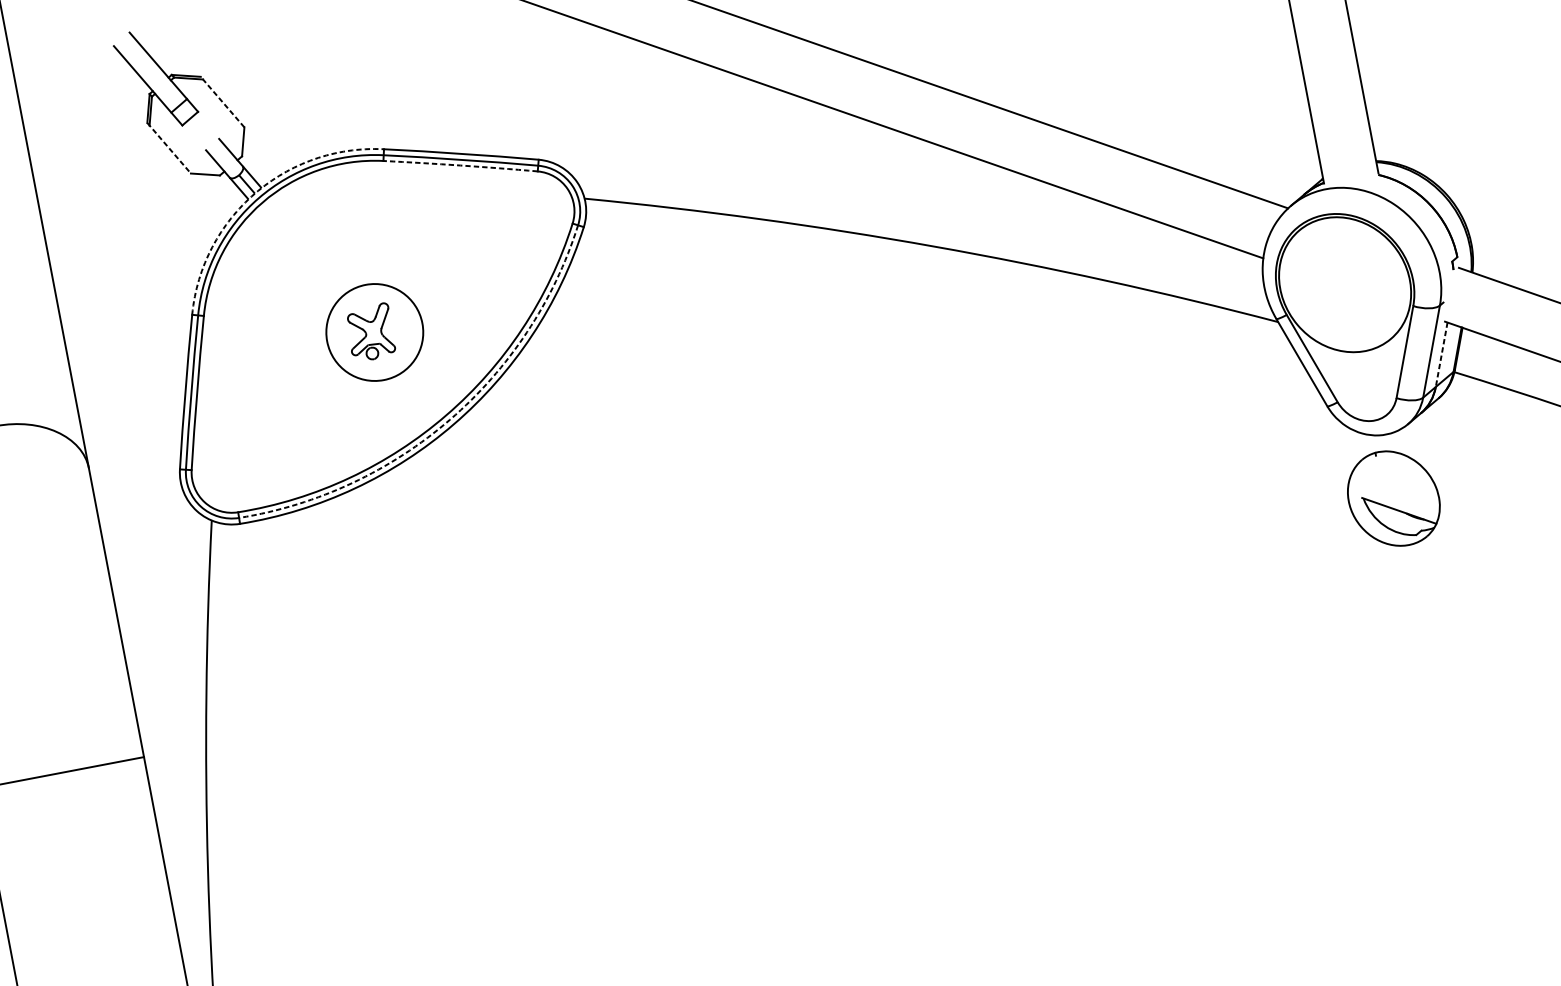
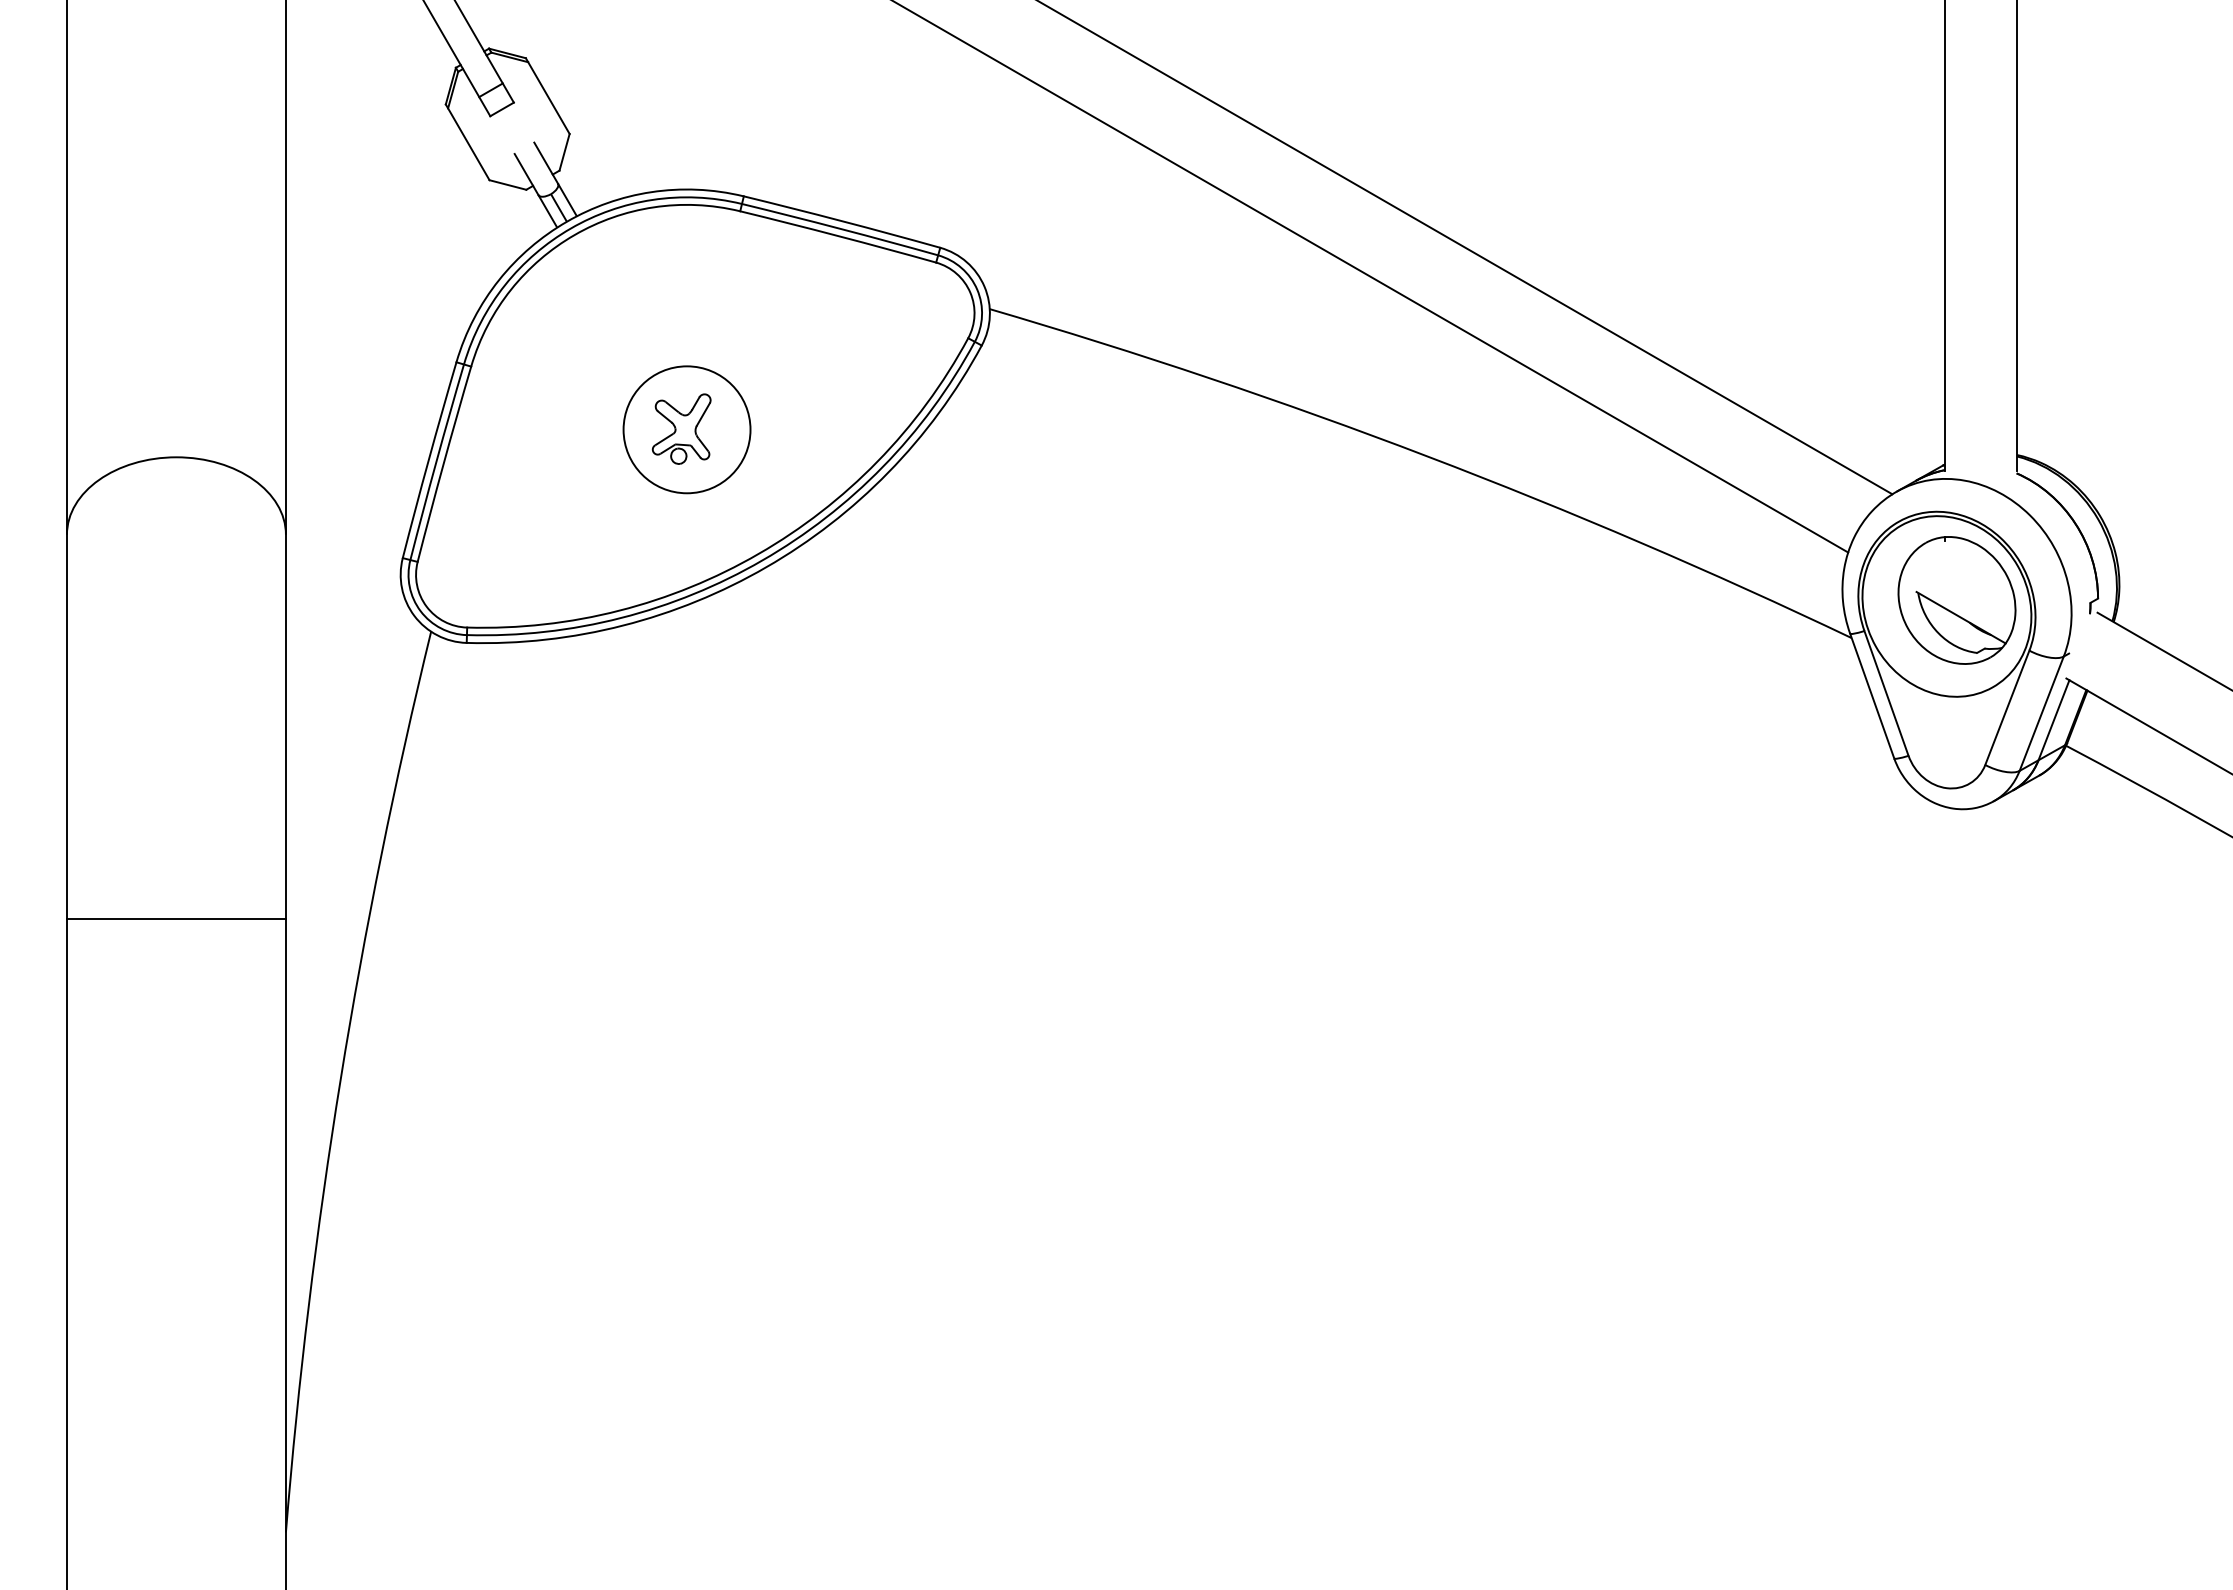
line: (222, 102) -> (547, 96), dashed -> solid
line: (169, 148) -> (467, 142), dashed -> solid
arc: (460, 165) -> (838, 236), dashed -> solid
arc: (254, 193) -> (566, 221), dashed -> solid
line: (1442, 354) -> (2054, 720), dashed -> solid
arc: (450, 419) -> (762, 560), dashed -> solid
part: (1393, 498) -> (1956, 600), moved

